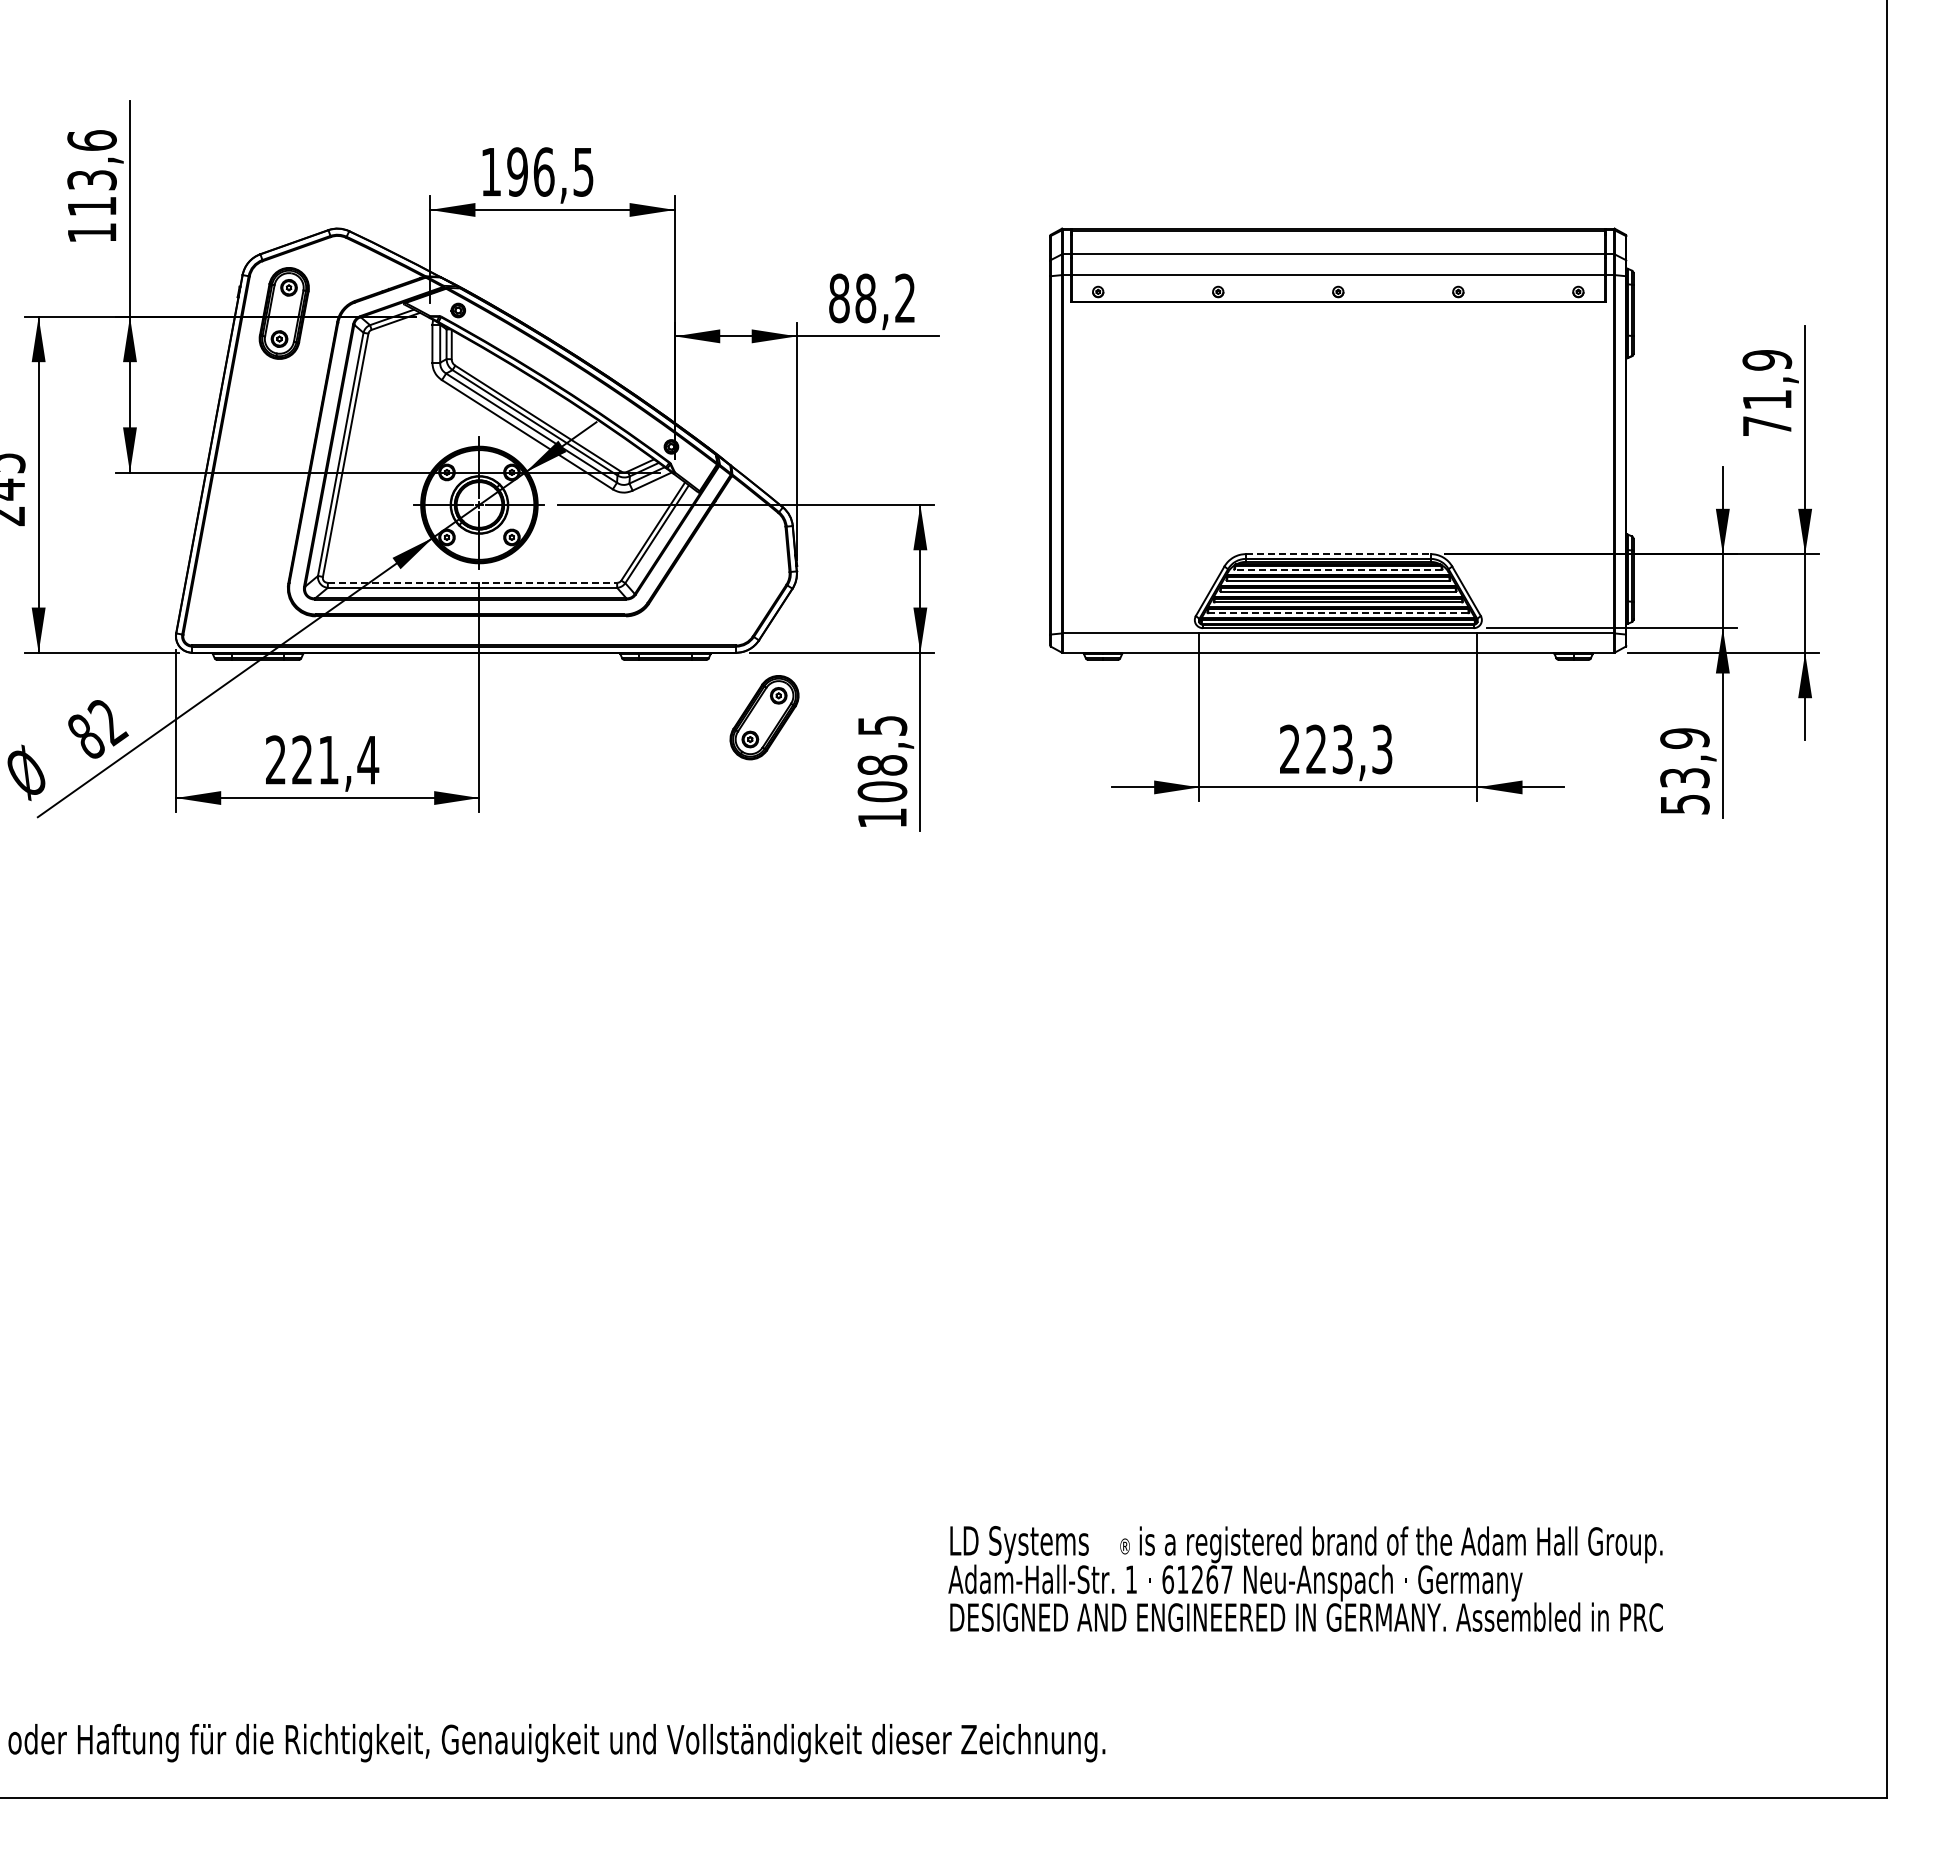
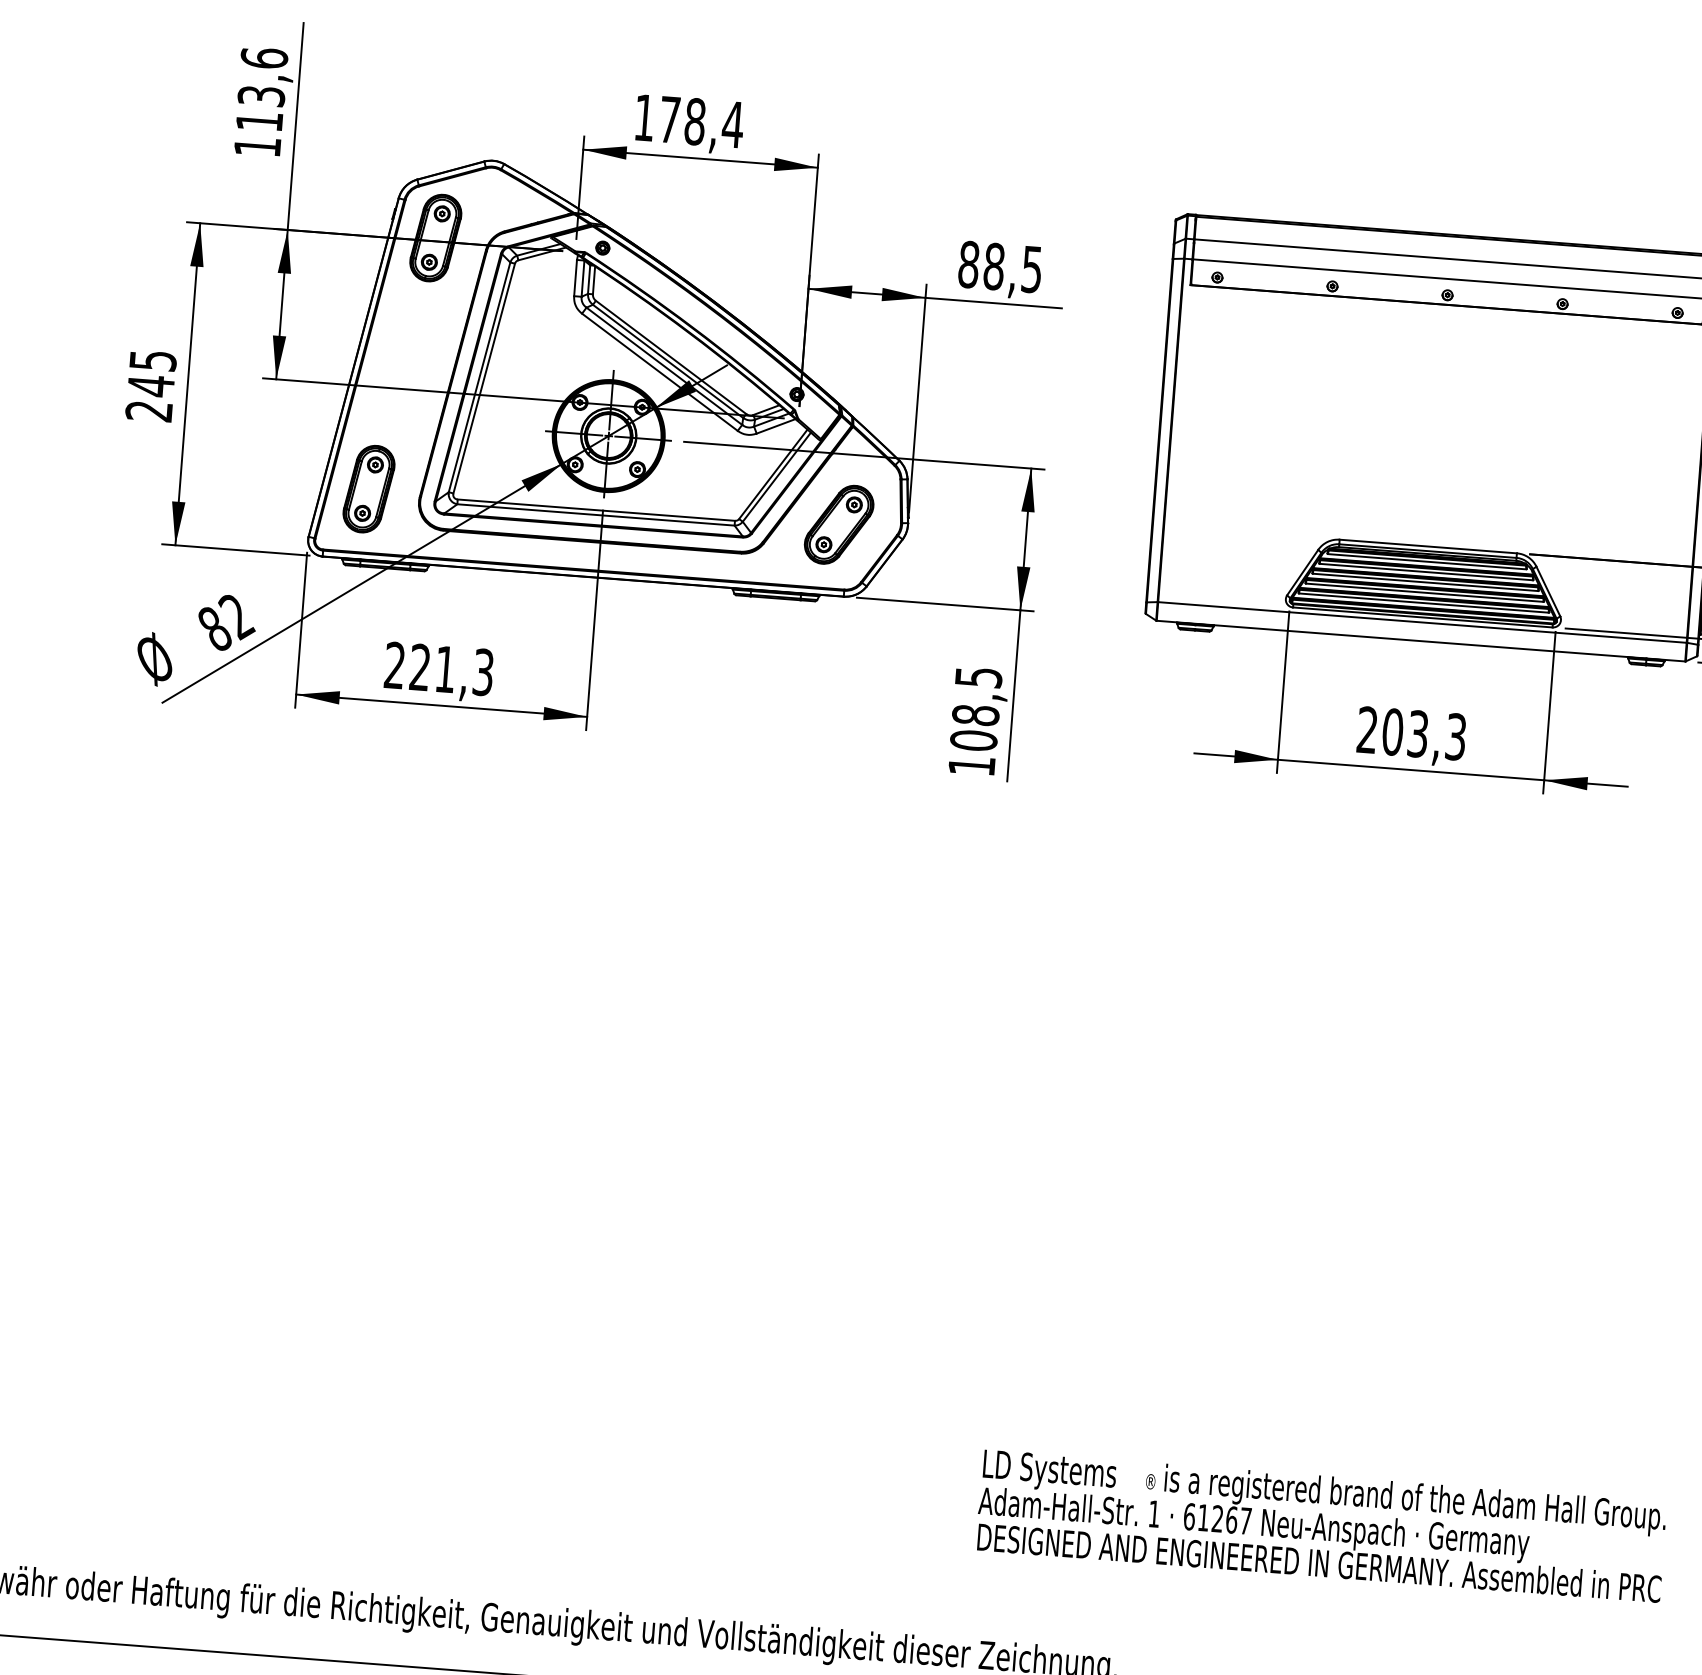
text: (550, 171) -> (701, 121), 196,5 -> 178,4
text: (904, 298) -> (1031, 269), 88,2 -> 88,5
line: (1338, 554) -> (1428, 546), dashed -> solid
line: (1337, 570) -> (1426, 562), dashed -> solid
part: (234, 578) -> (368, 488), added
line: (472, 582) -> (596, 509), dashed -> solid
line: (1338, 613) -> (1424, 603), dashed -> solid
part: (764, 717) -> (839, 524), moved
text: (1316, 749) -> (1392, 732), 223,3 -> 203,3
text: (368, 759) -> (483, 671), 221,4 -> 221,3

